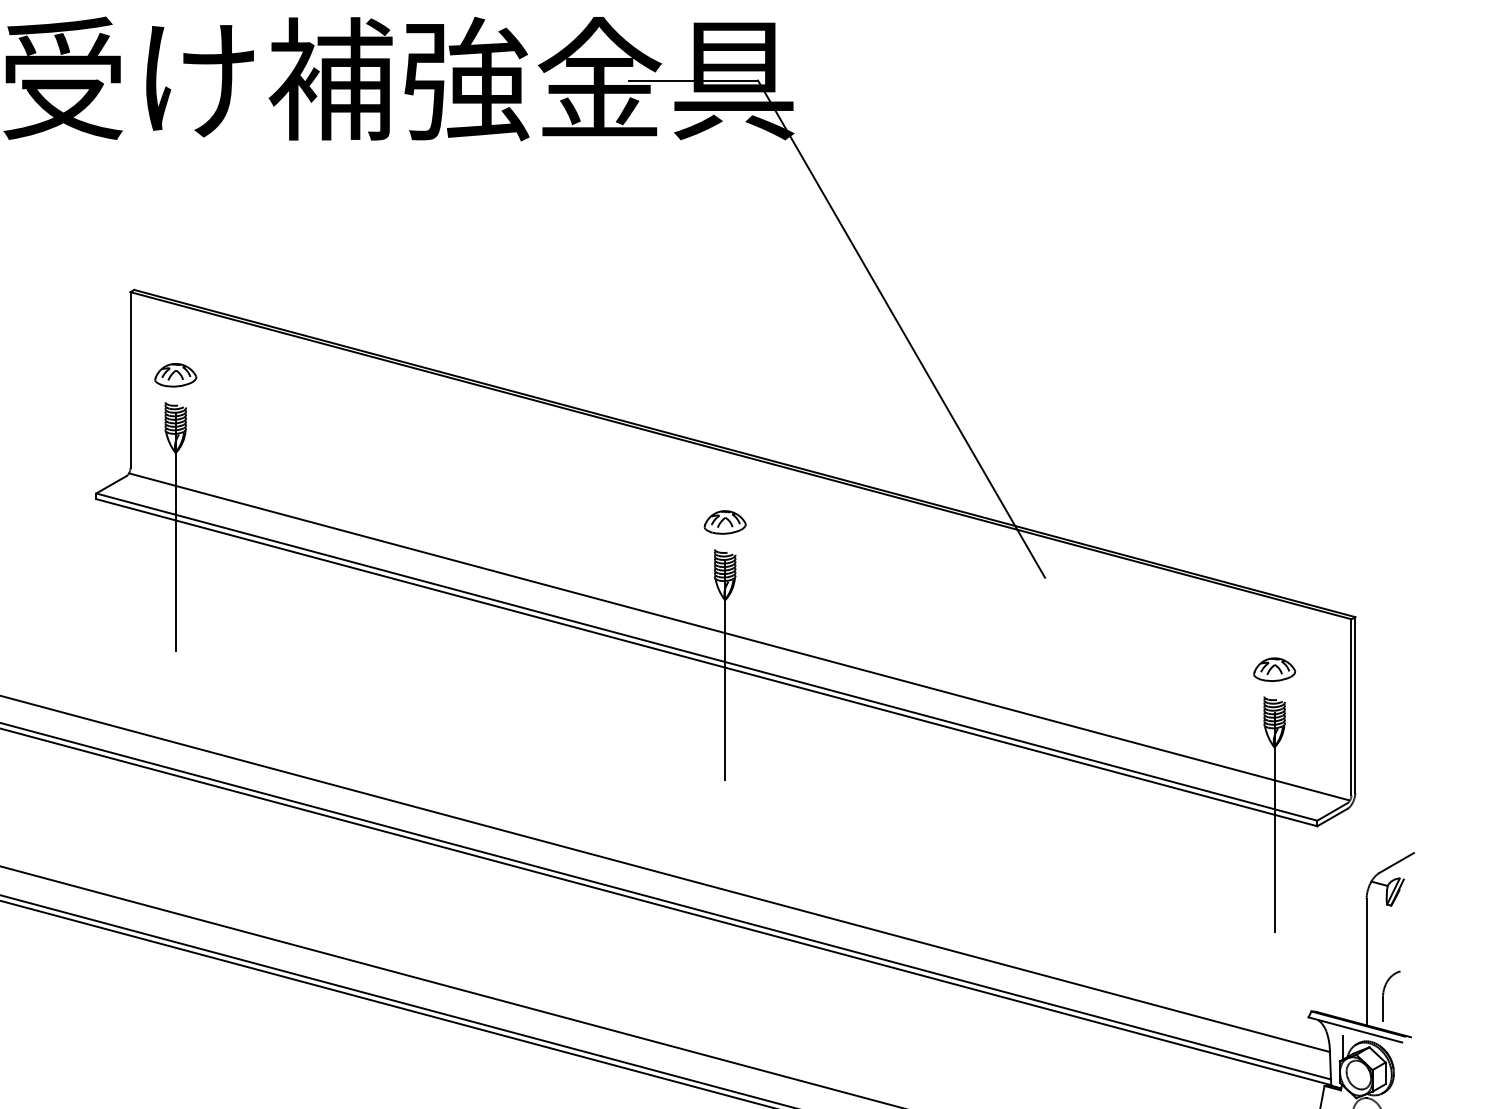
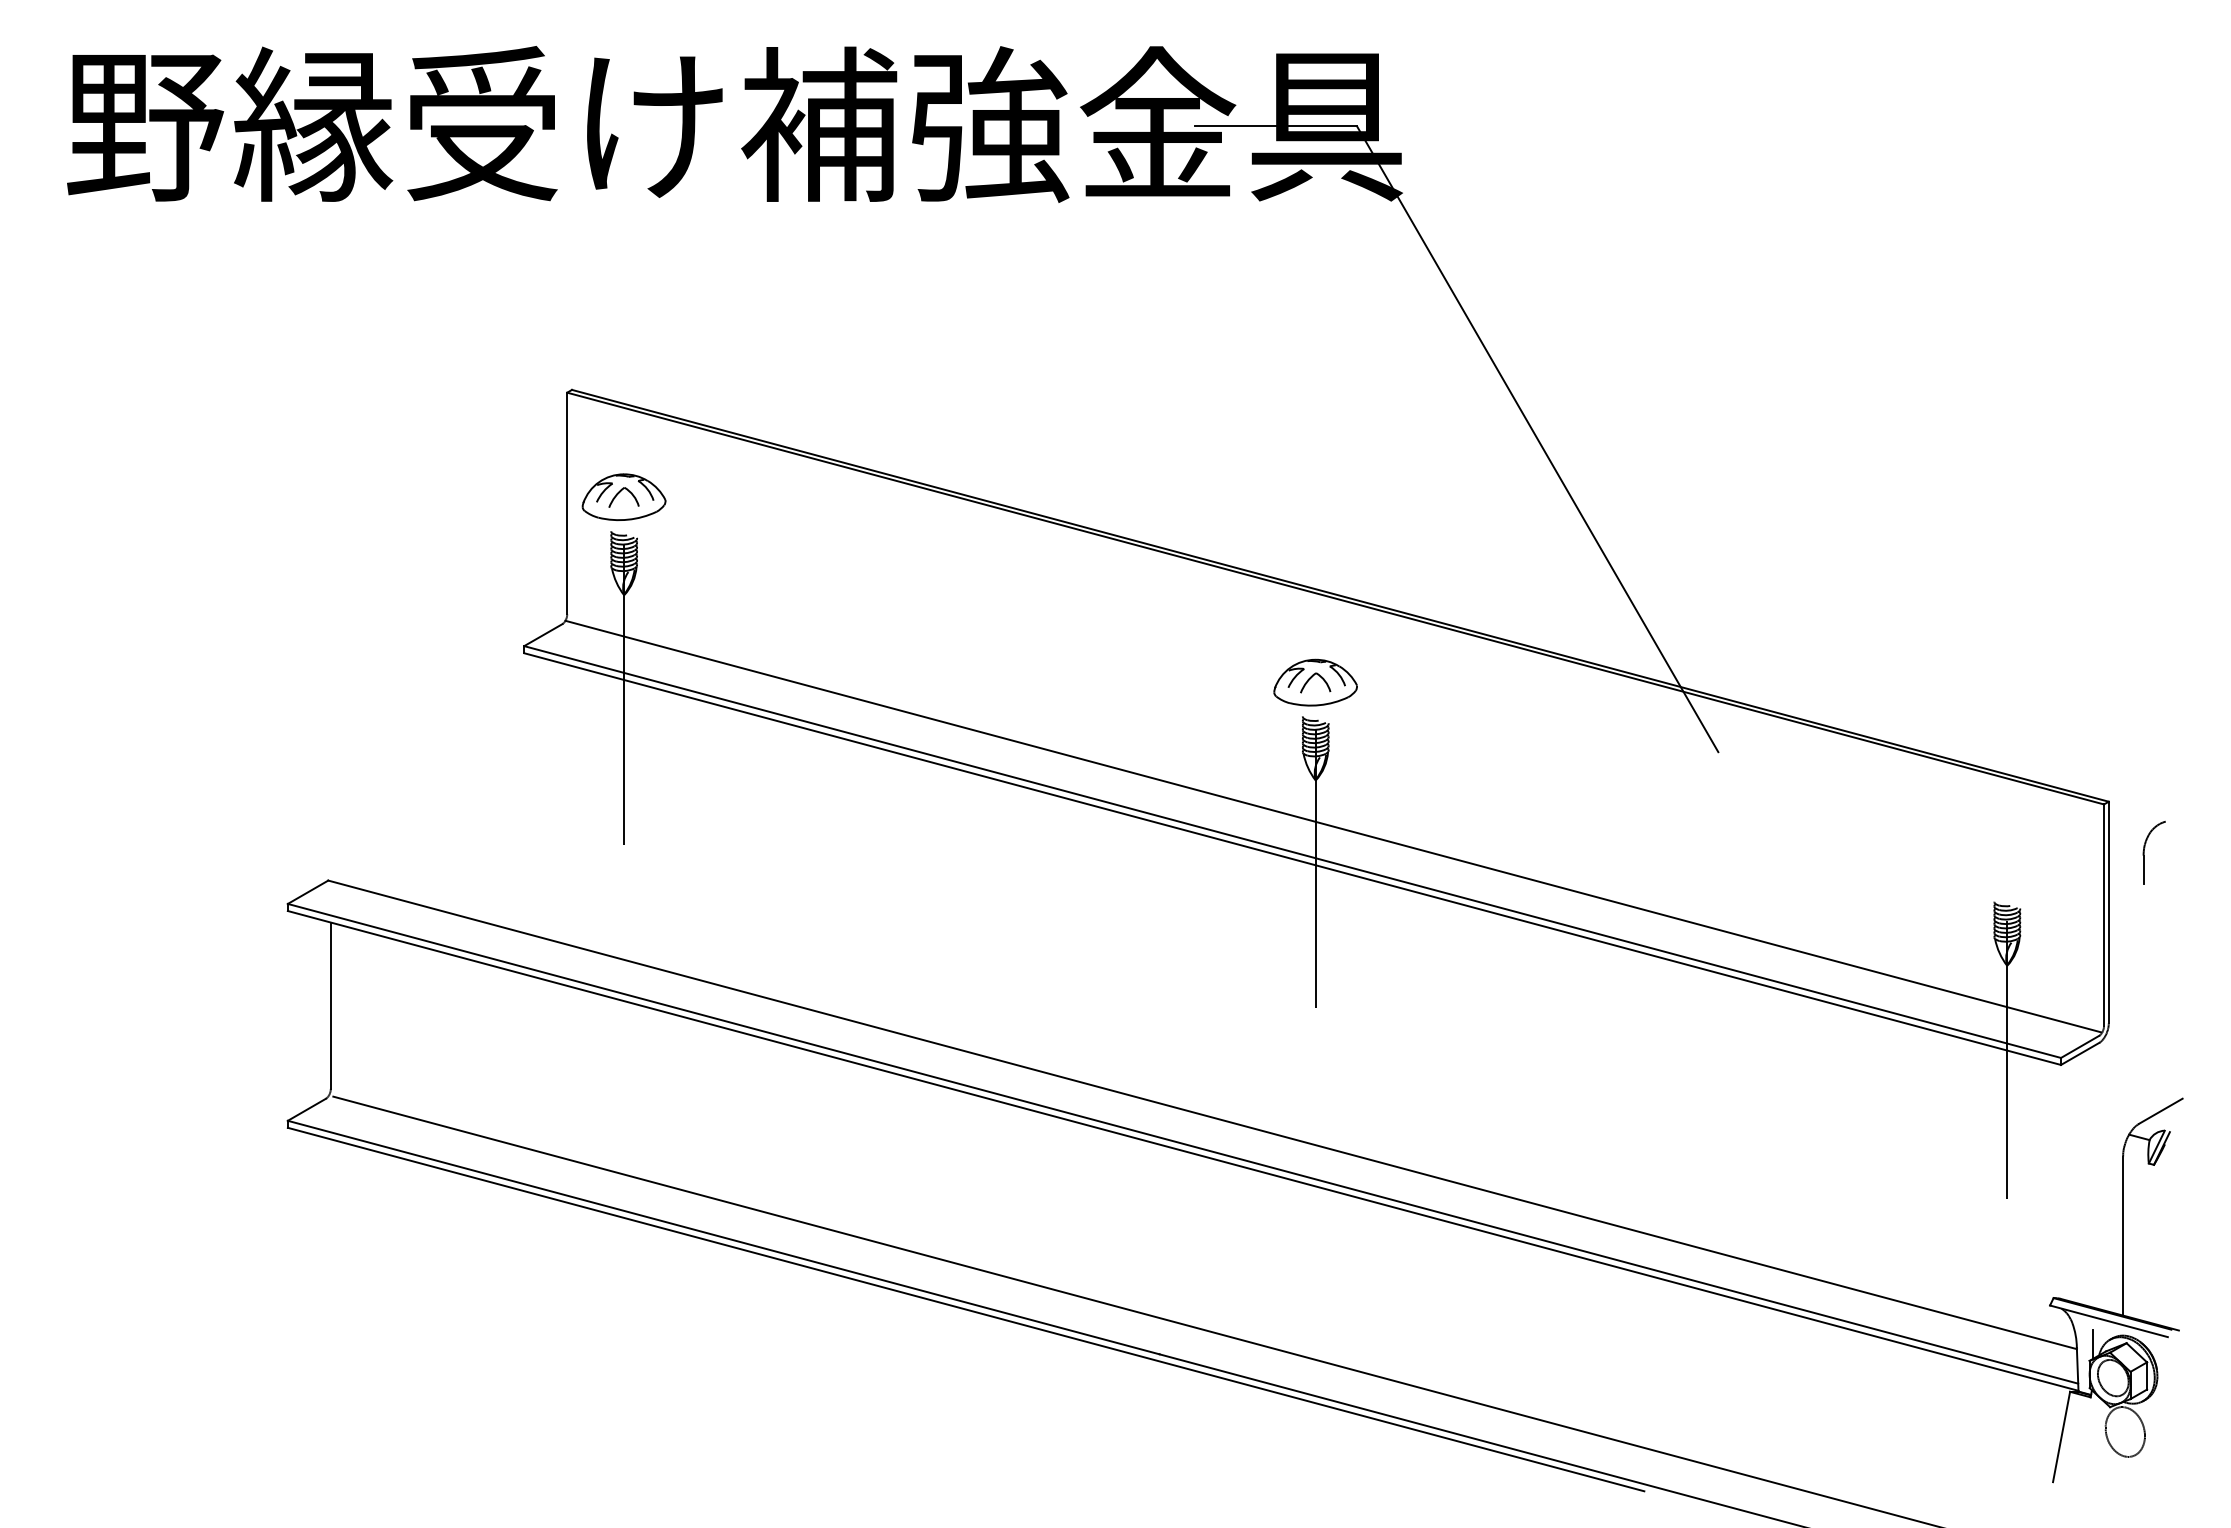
part: (176, 375) -> (624, 497), size x1.6
part: (725, 522) -> (1315, 682), size x1.6
part: (1274, 669) -> (2007, 867), removed
part: (1383, 995) -> (2144, 852), moved

